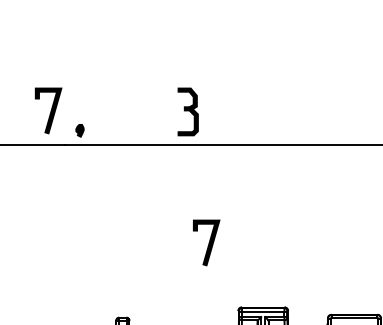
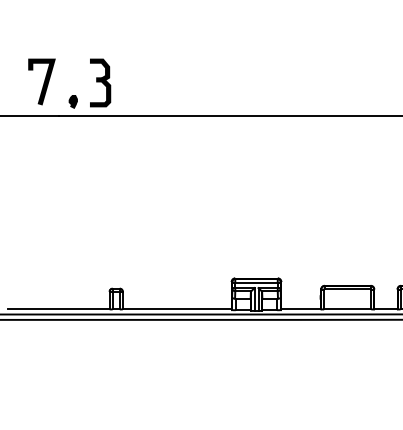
part: (188, 111) -> (100, 82), moved
line: (208, 243) -> (201, 214), removed

